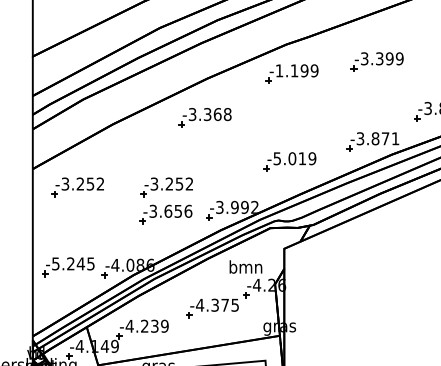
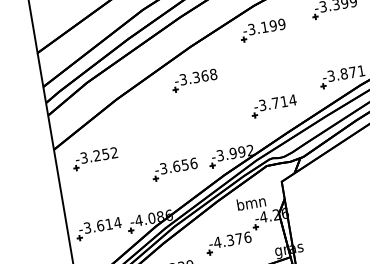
text: (279, 70) -> (251, 29), -1.199 -> -3.199
text: (295, 158) -> (278, 102), -5.019 -> -3.714
part: (166, 187) -> (171, 146), removed
text: (73, 263) -> (102, 225), -5.245 -> -3.614
text: (235, 304) -> (247, 236), -4.375 -> -4.376

